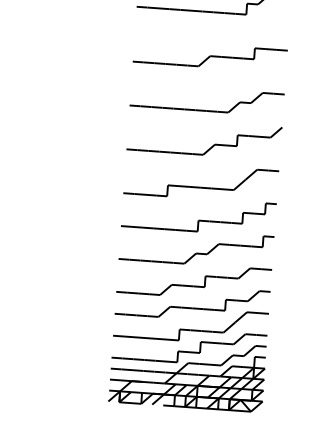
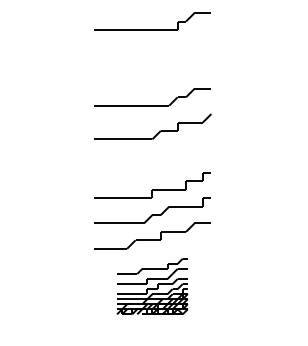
part: (210, 56) -> (152, 63), removed
part: (201, 182) -> (152, 160), removed
part: (189, 346) -> (152, 286), size x0.6

